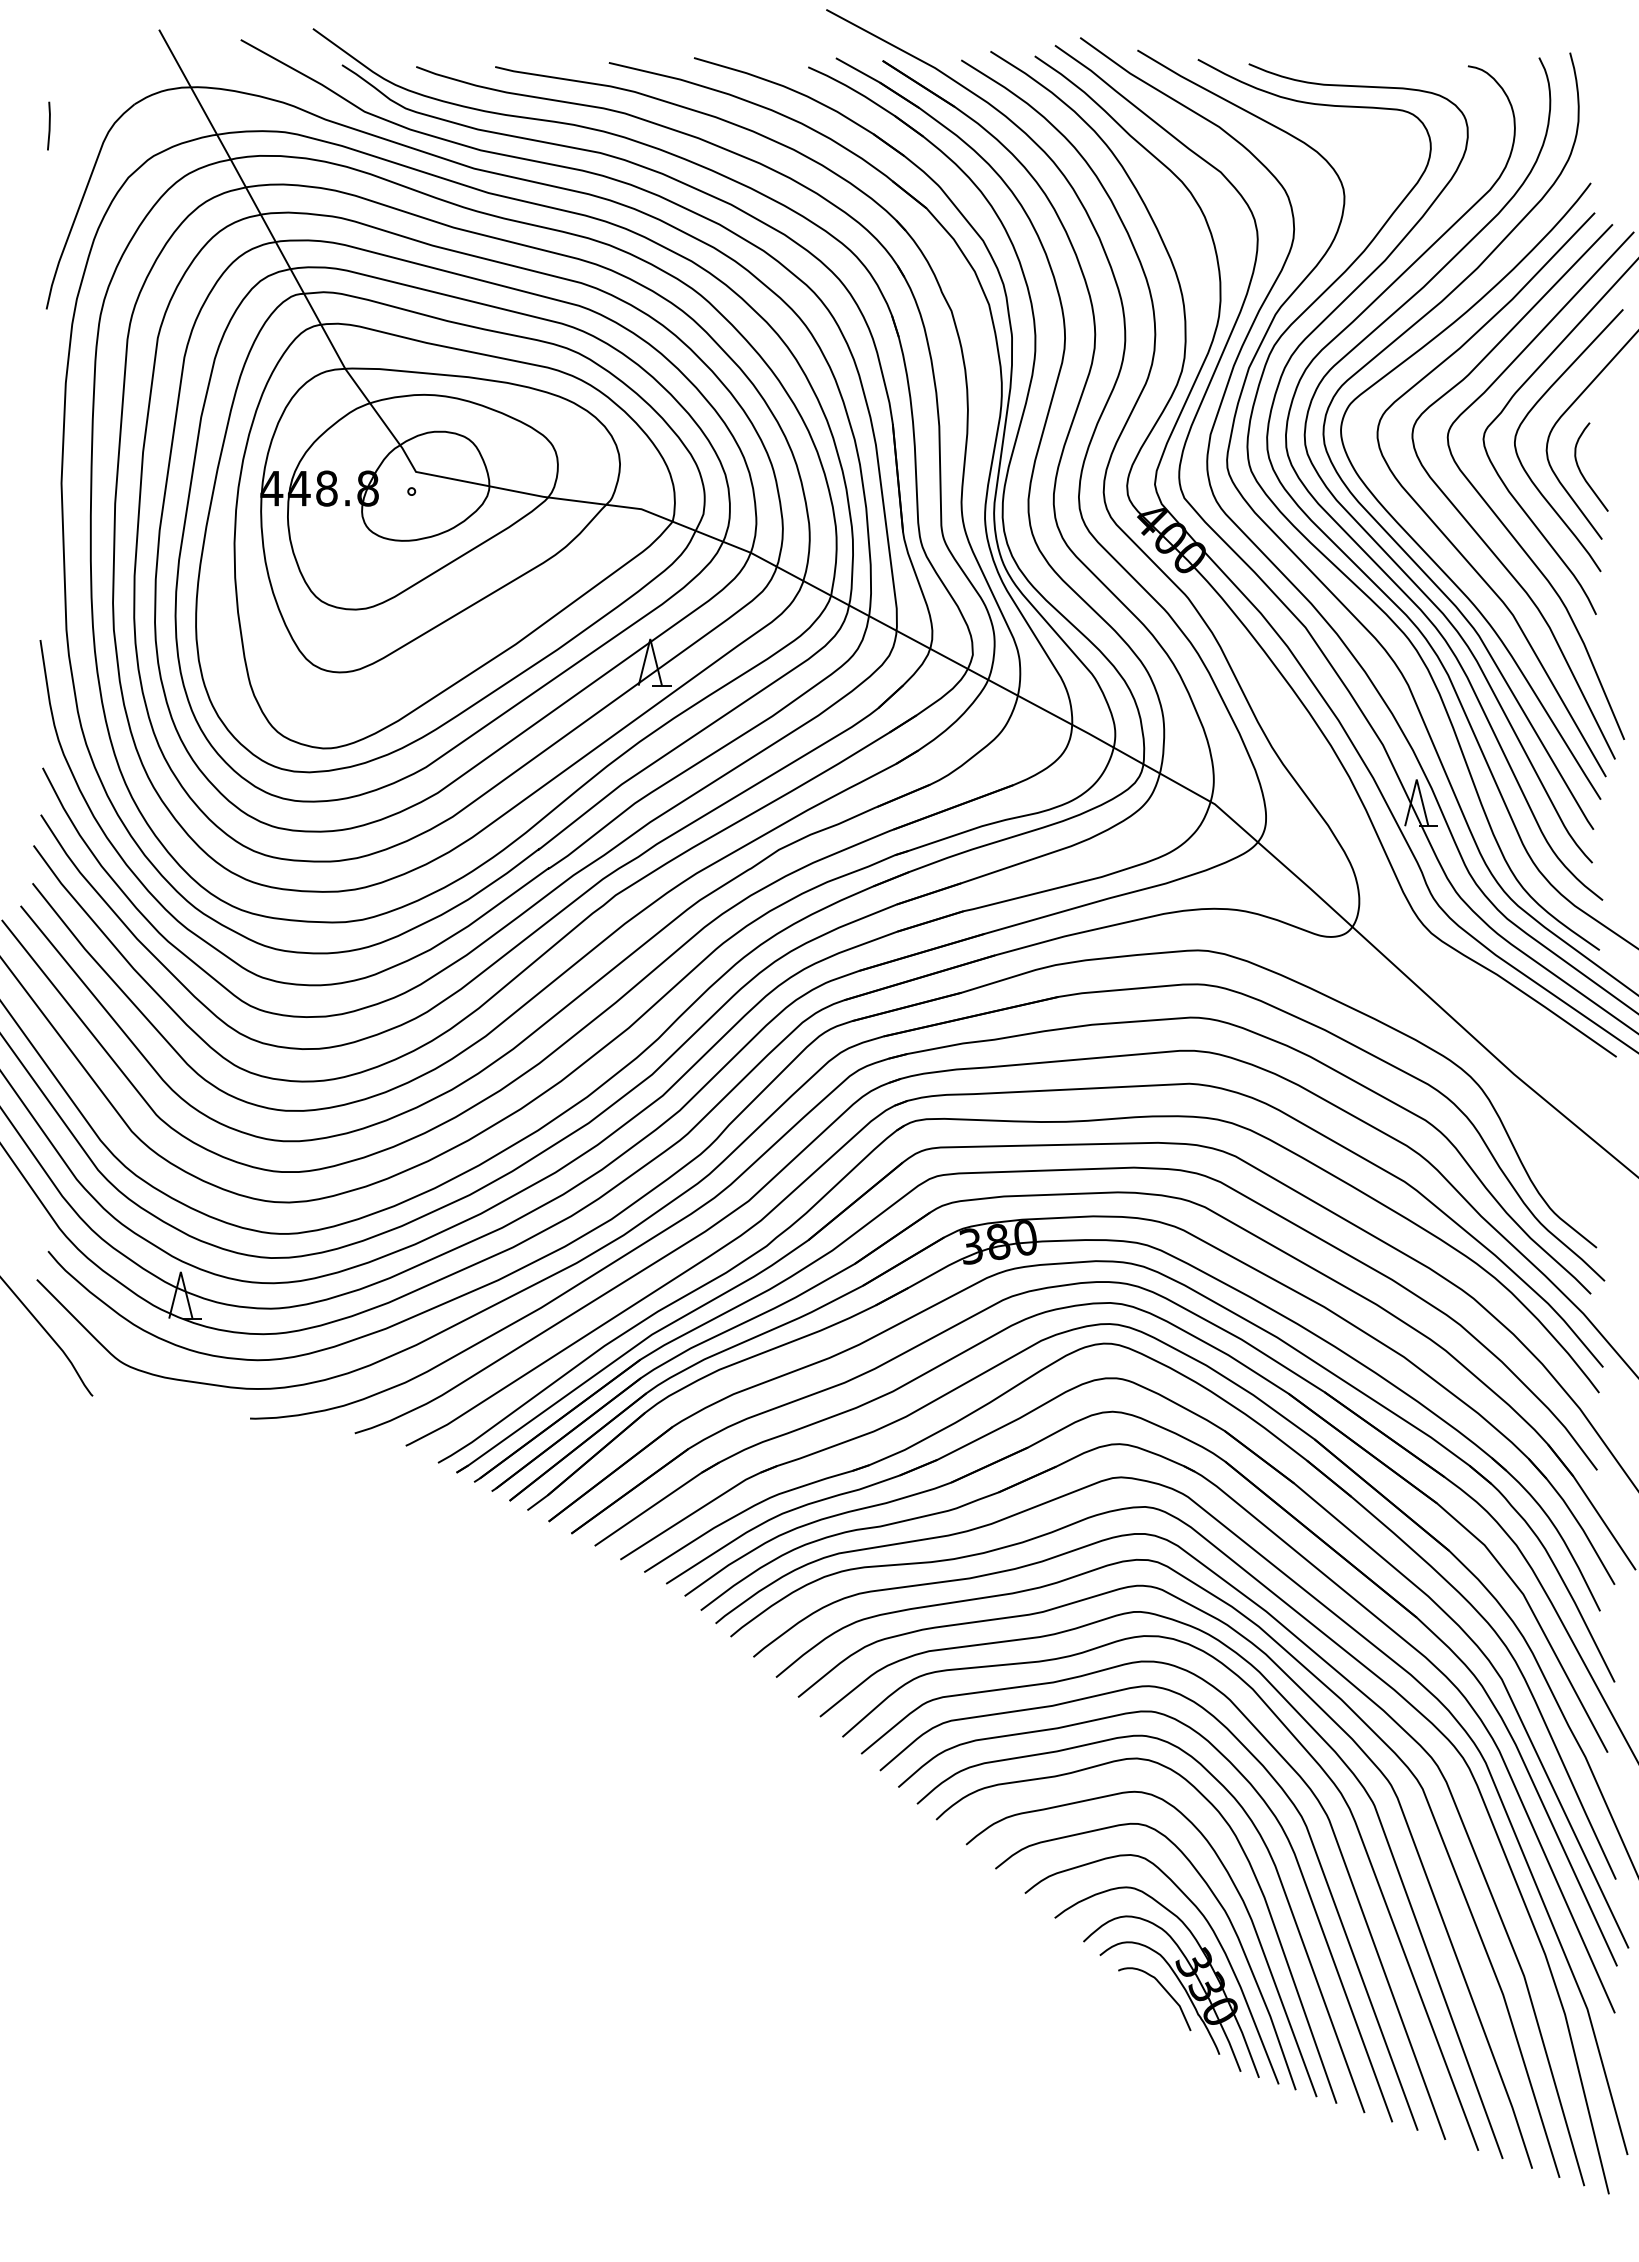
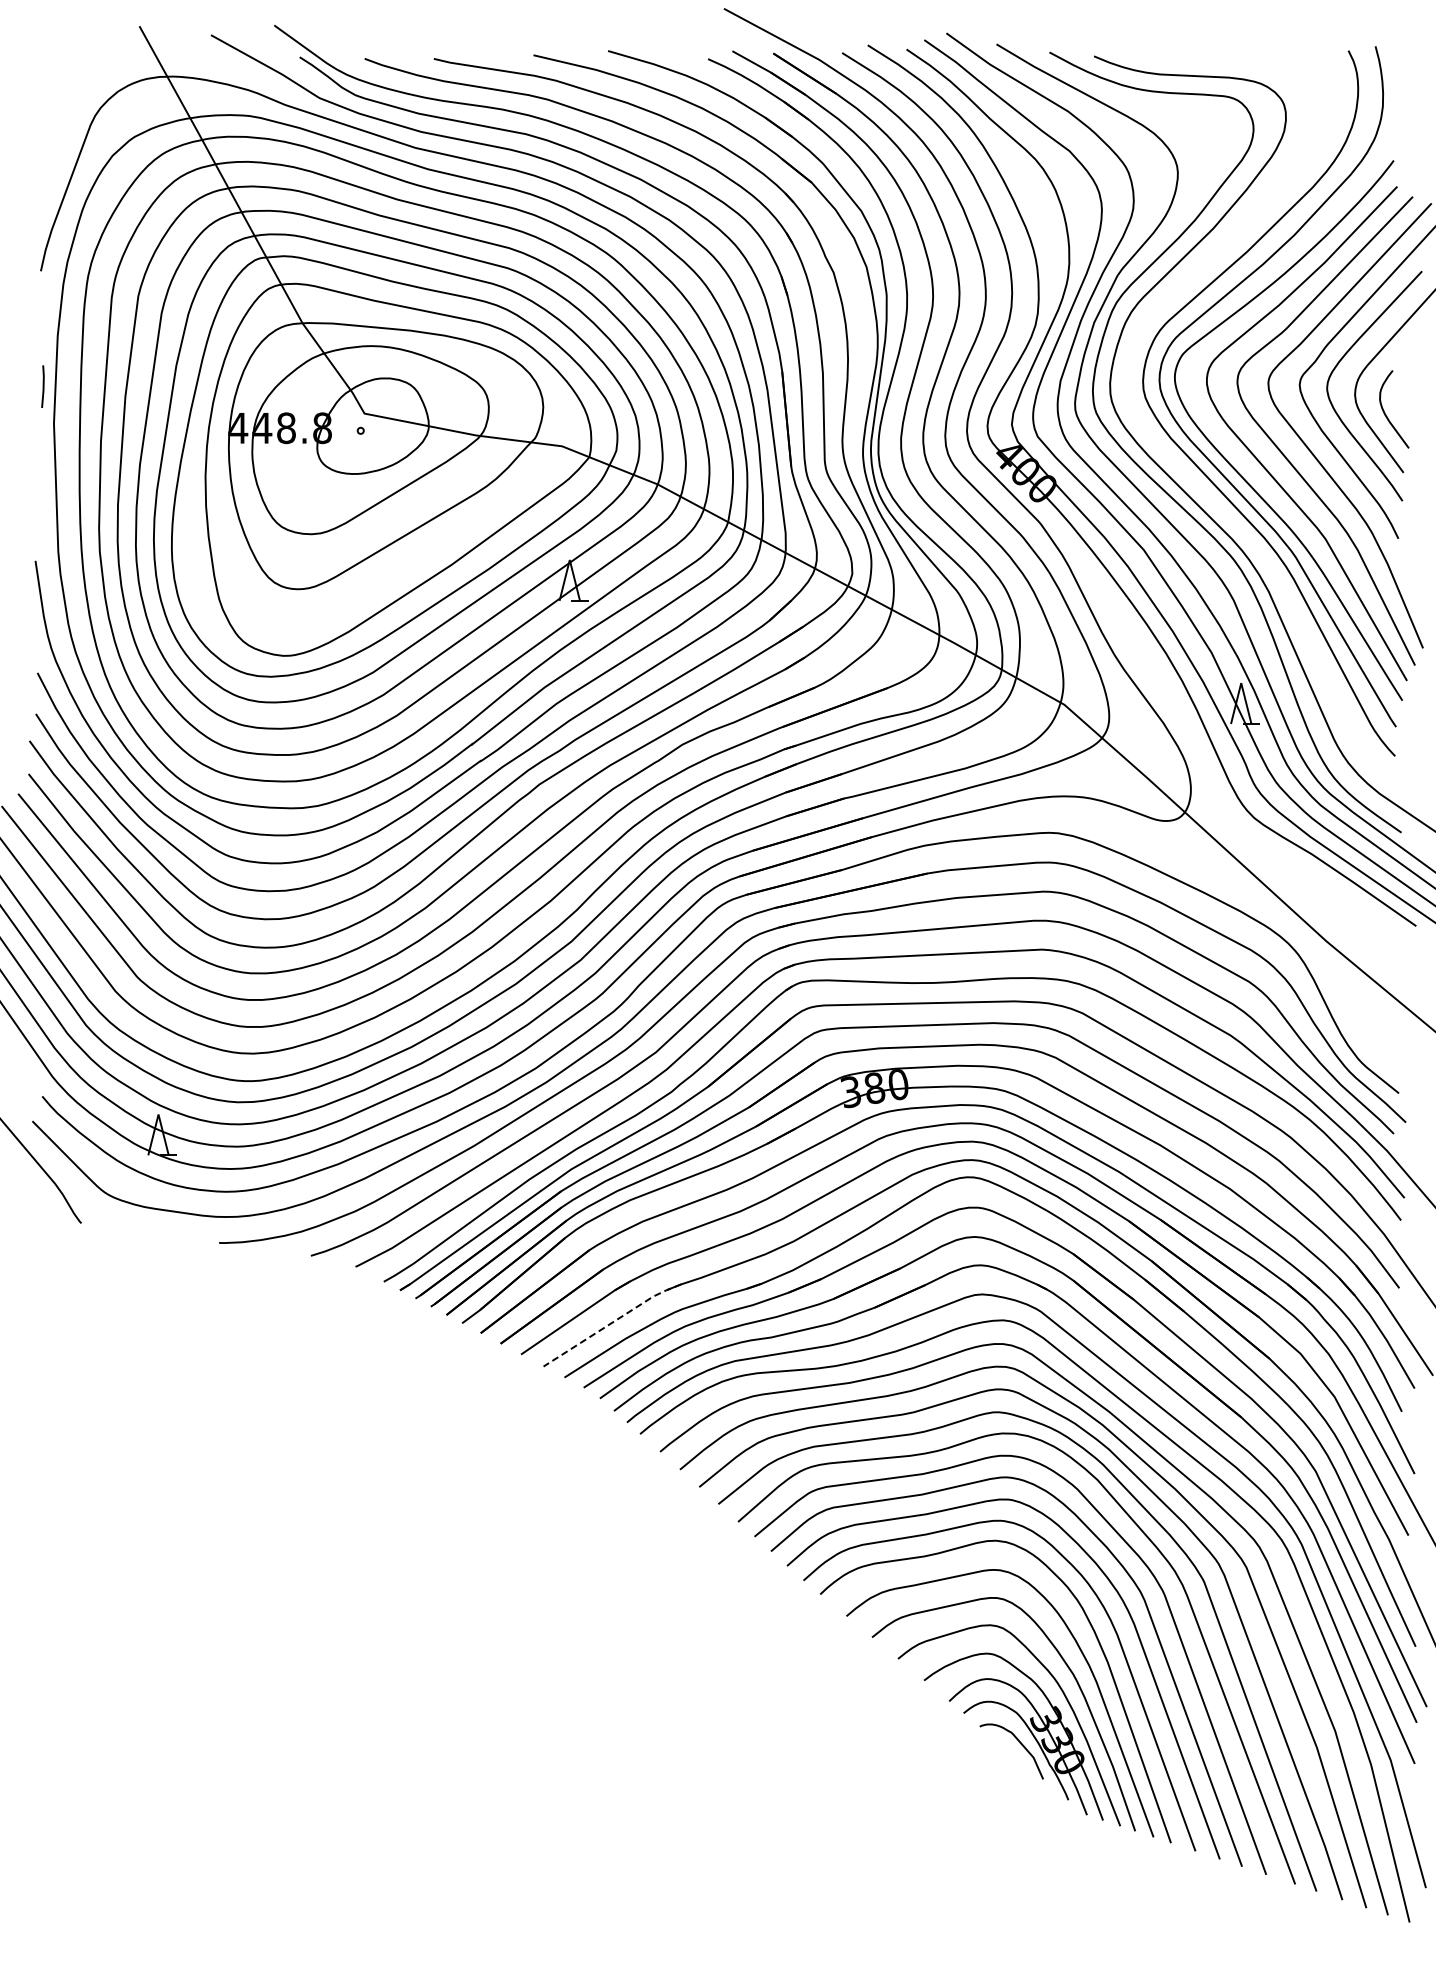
line: (48, 125) -> (42, 386), moved
curve: (1370, 556) -> (1200, 487), removed
line: (699, 1509) -> (612, 1322), solid -> dashed

